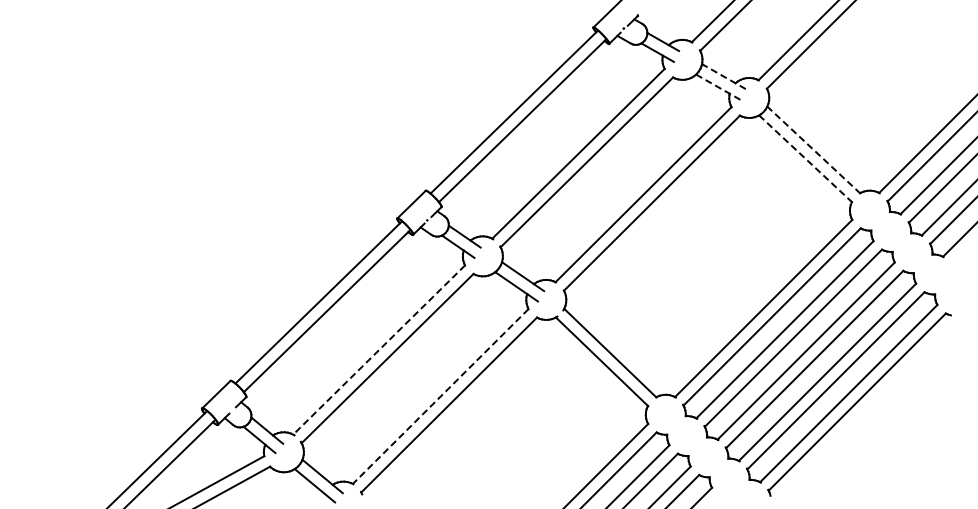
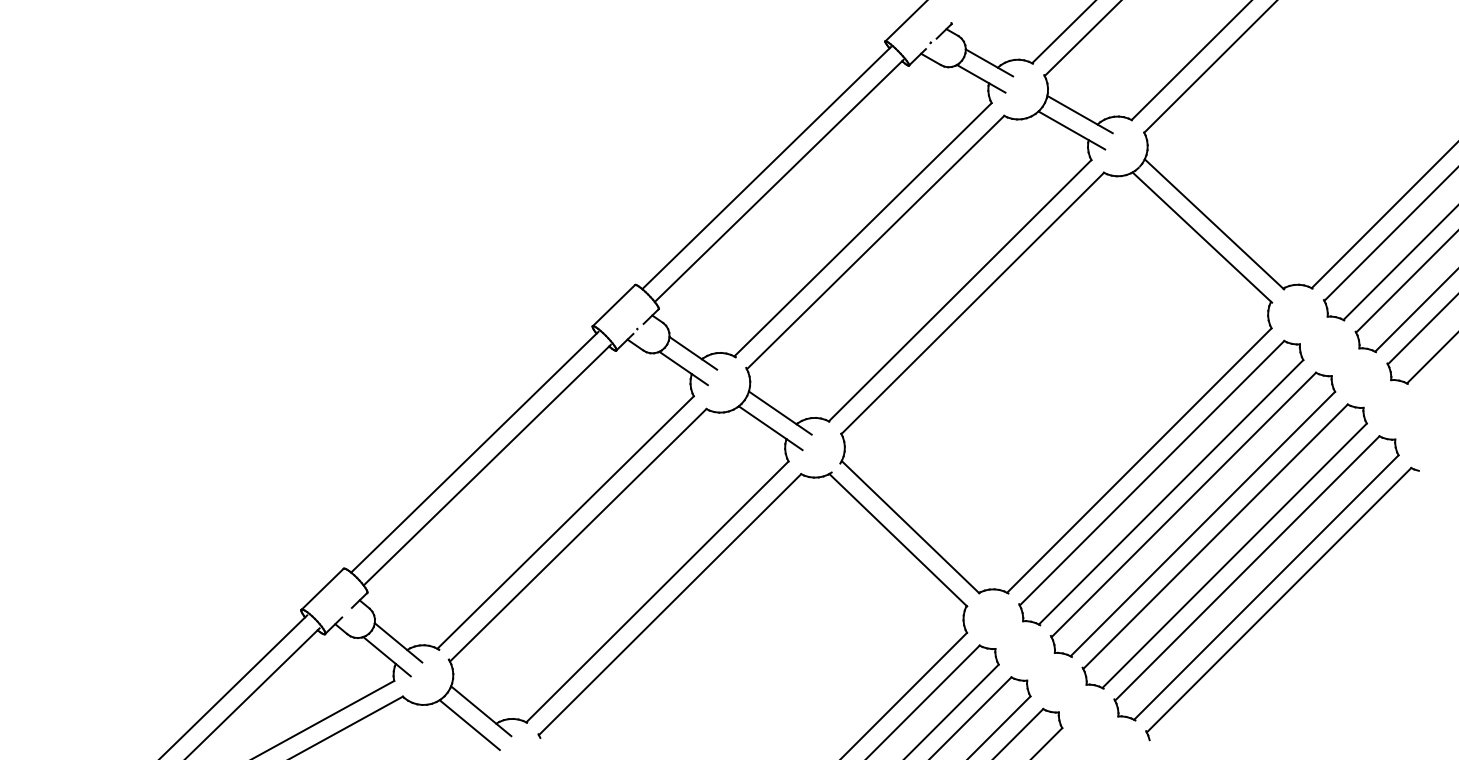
line: (723, 76) -> (1079, 114), dashed -> solid
line: (718, 87) -> (1071, 130), dashed -> solid
line: (813, 150) -> (1213, 224), dashed -> solid
line: (805, 159) -> (1201, 238), dashed -> solid
line: (379, 350) -> (566, 523), dashed -> solid
line: (440, 396) -> (657, 591), dashed -> solid

